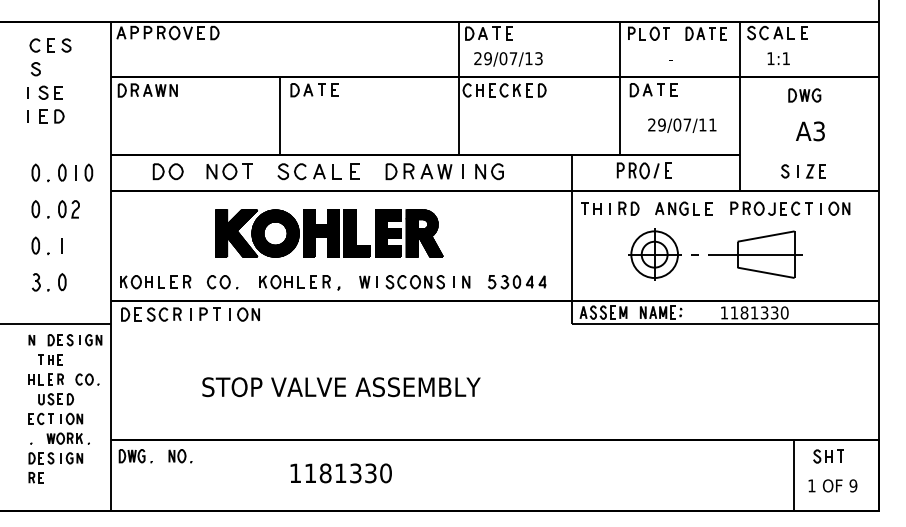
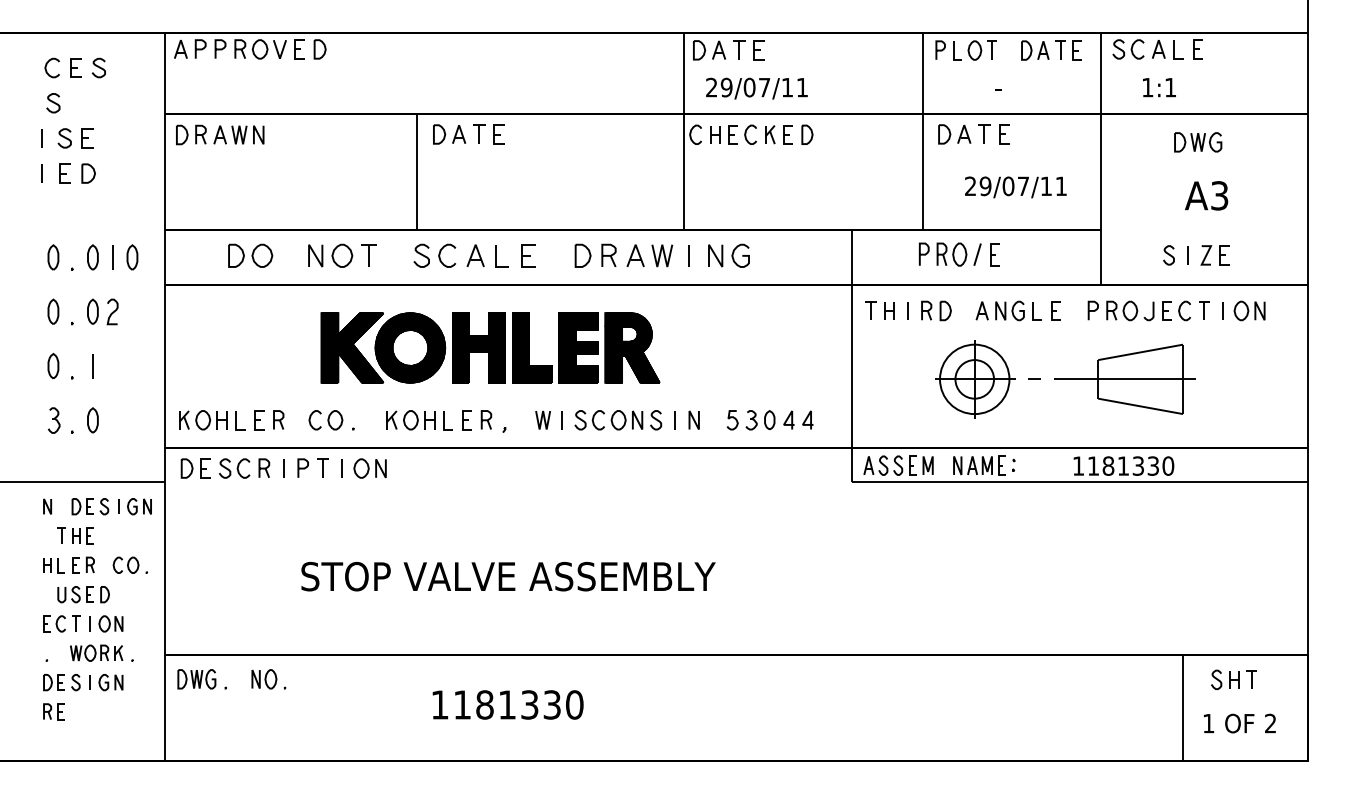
text: (538, 58) -> (801, 87), 29/07/13 -> 29/07/11
text: (853, 485) -> (1270, 722), 9 -> 2

